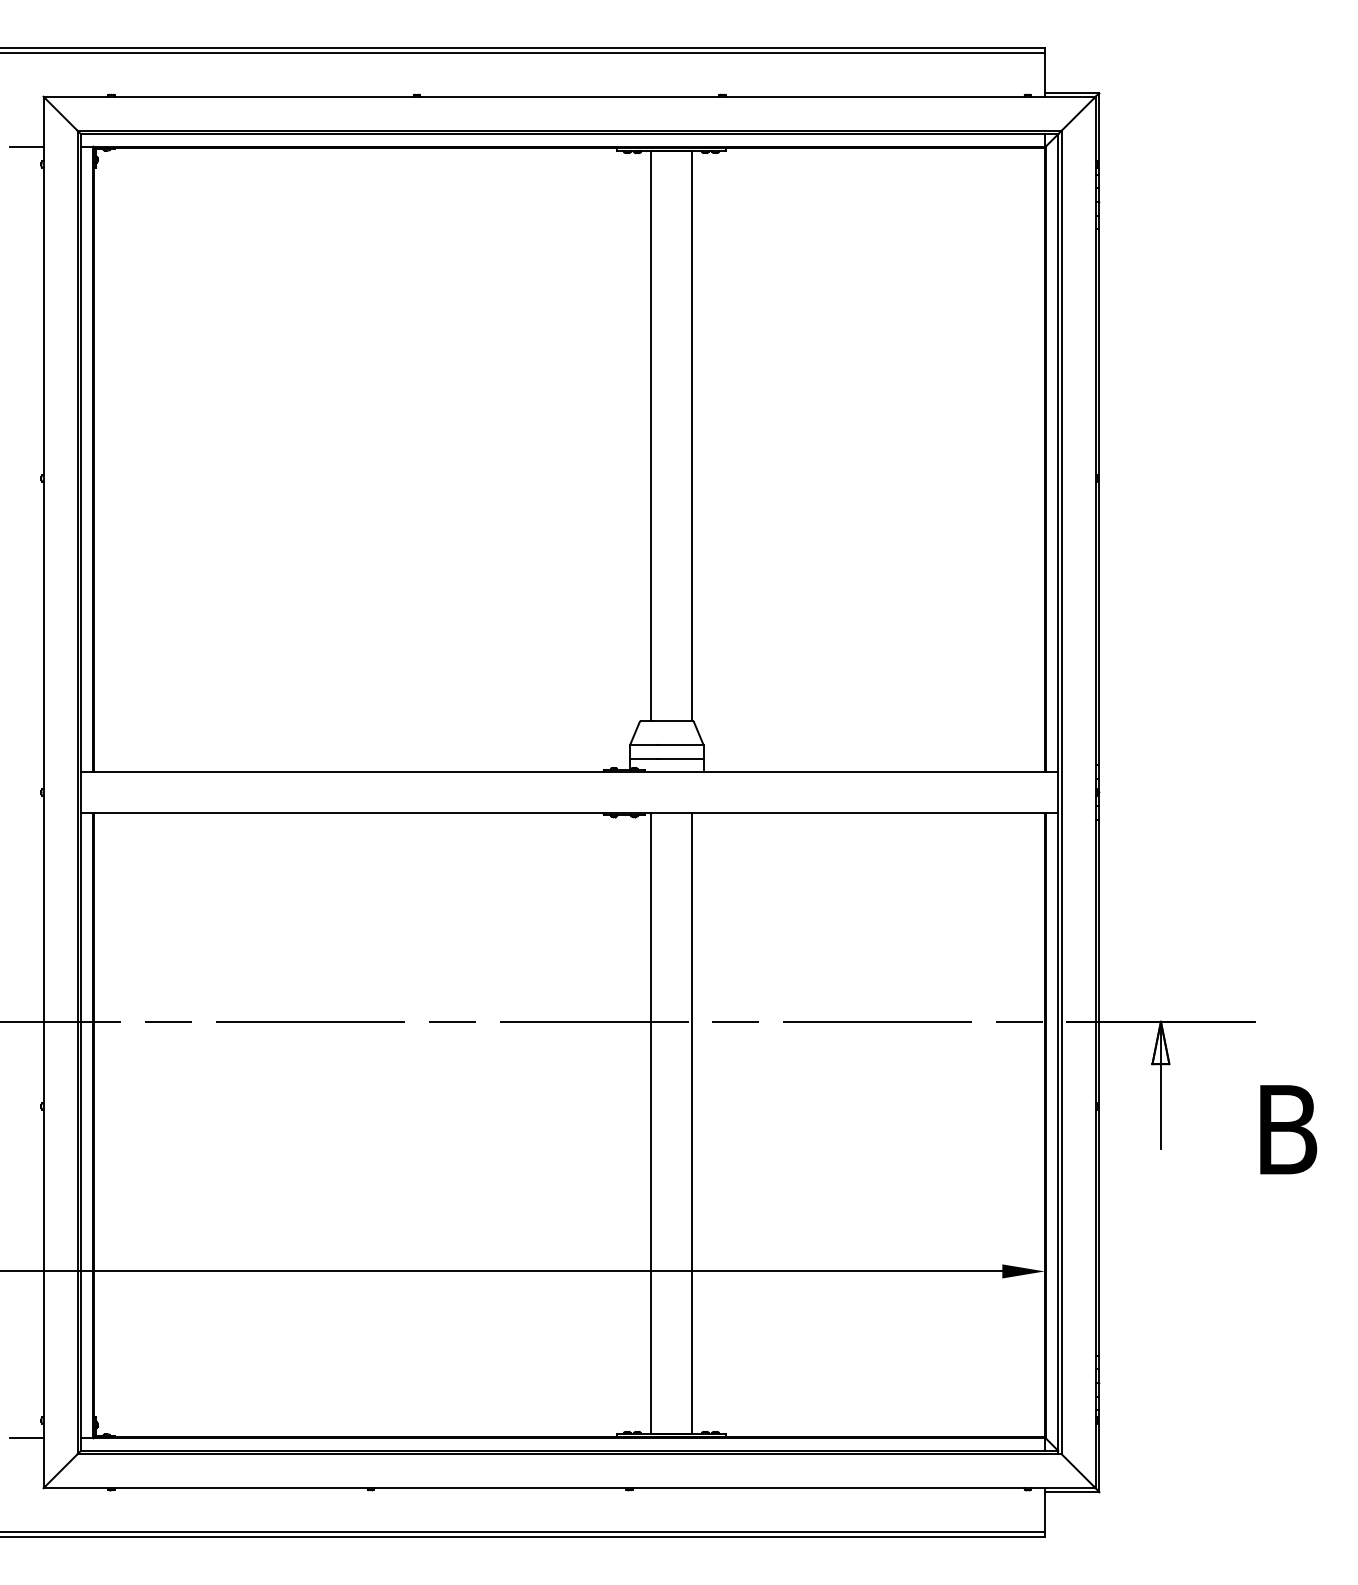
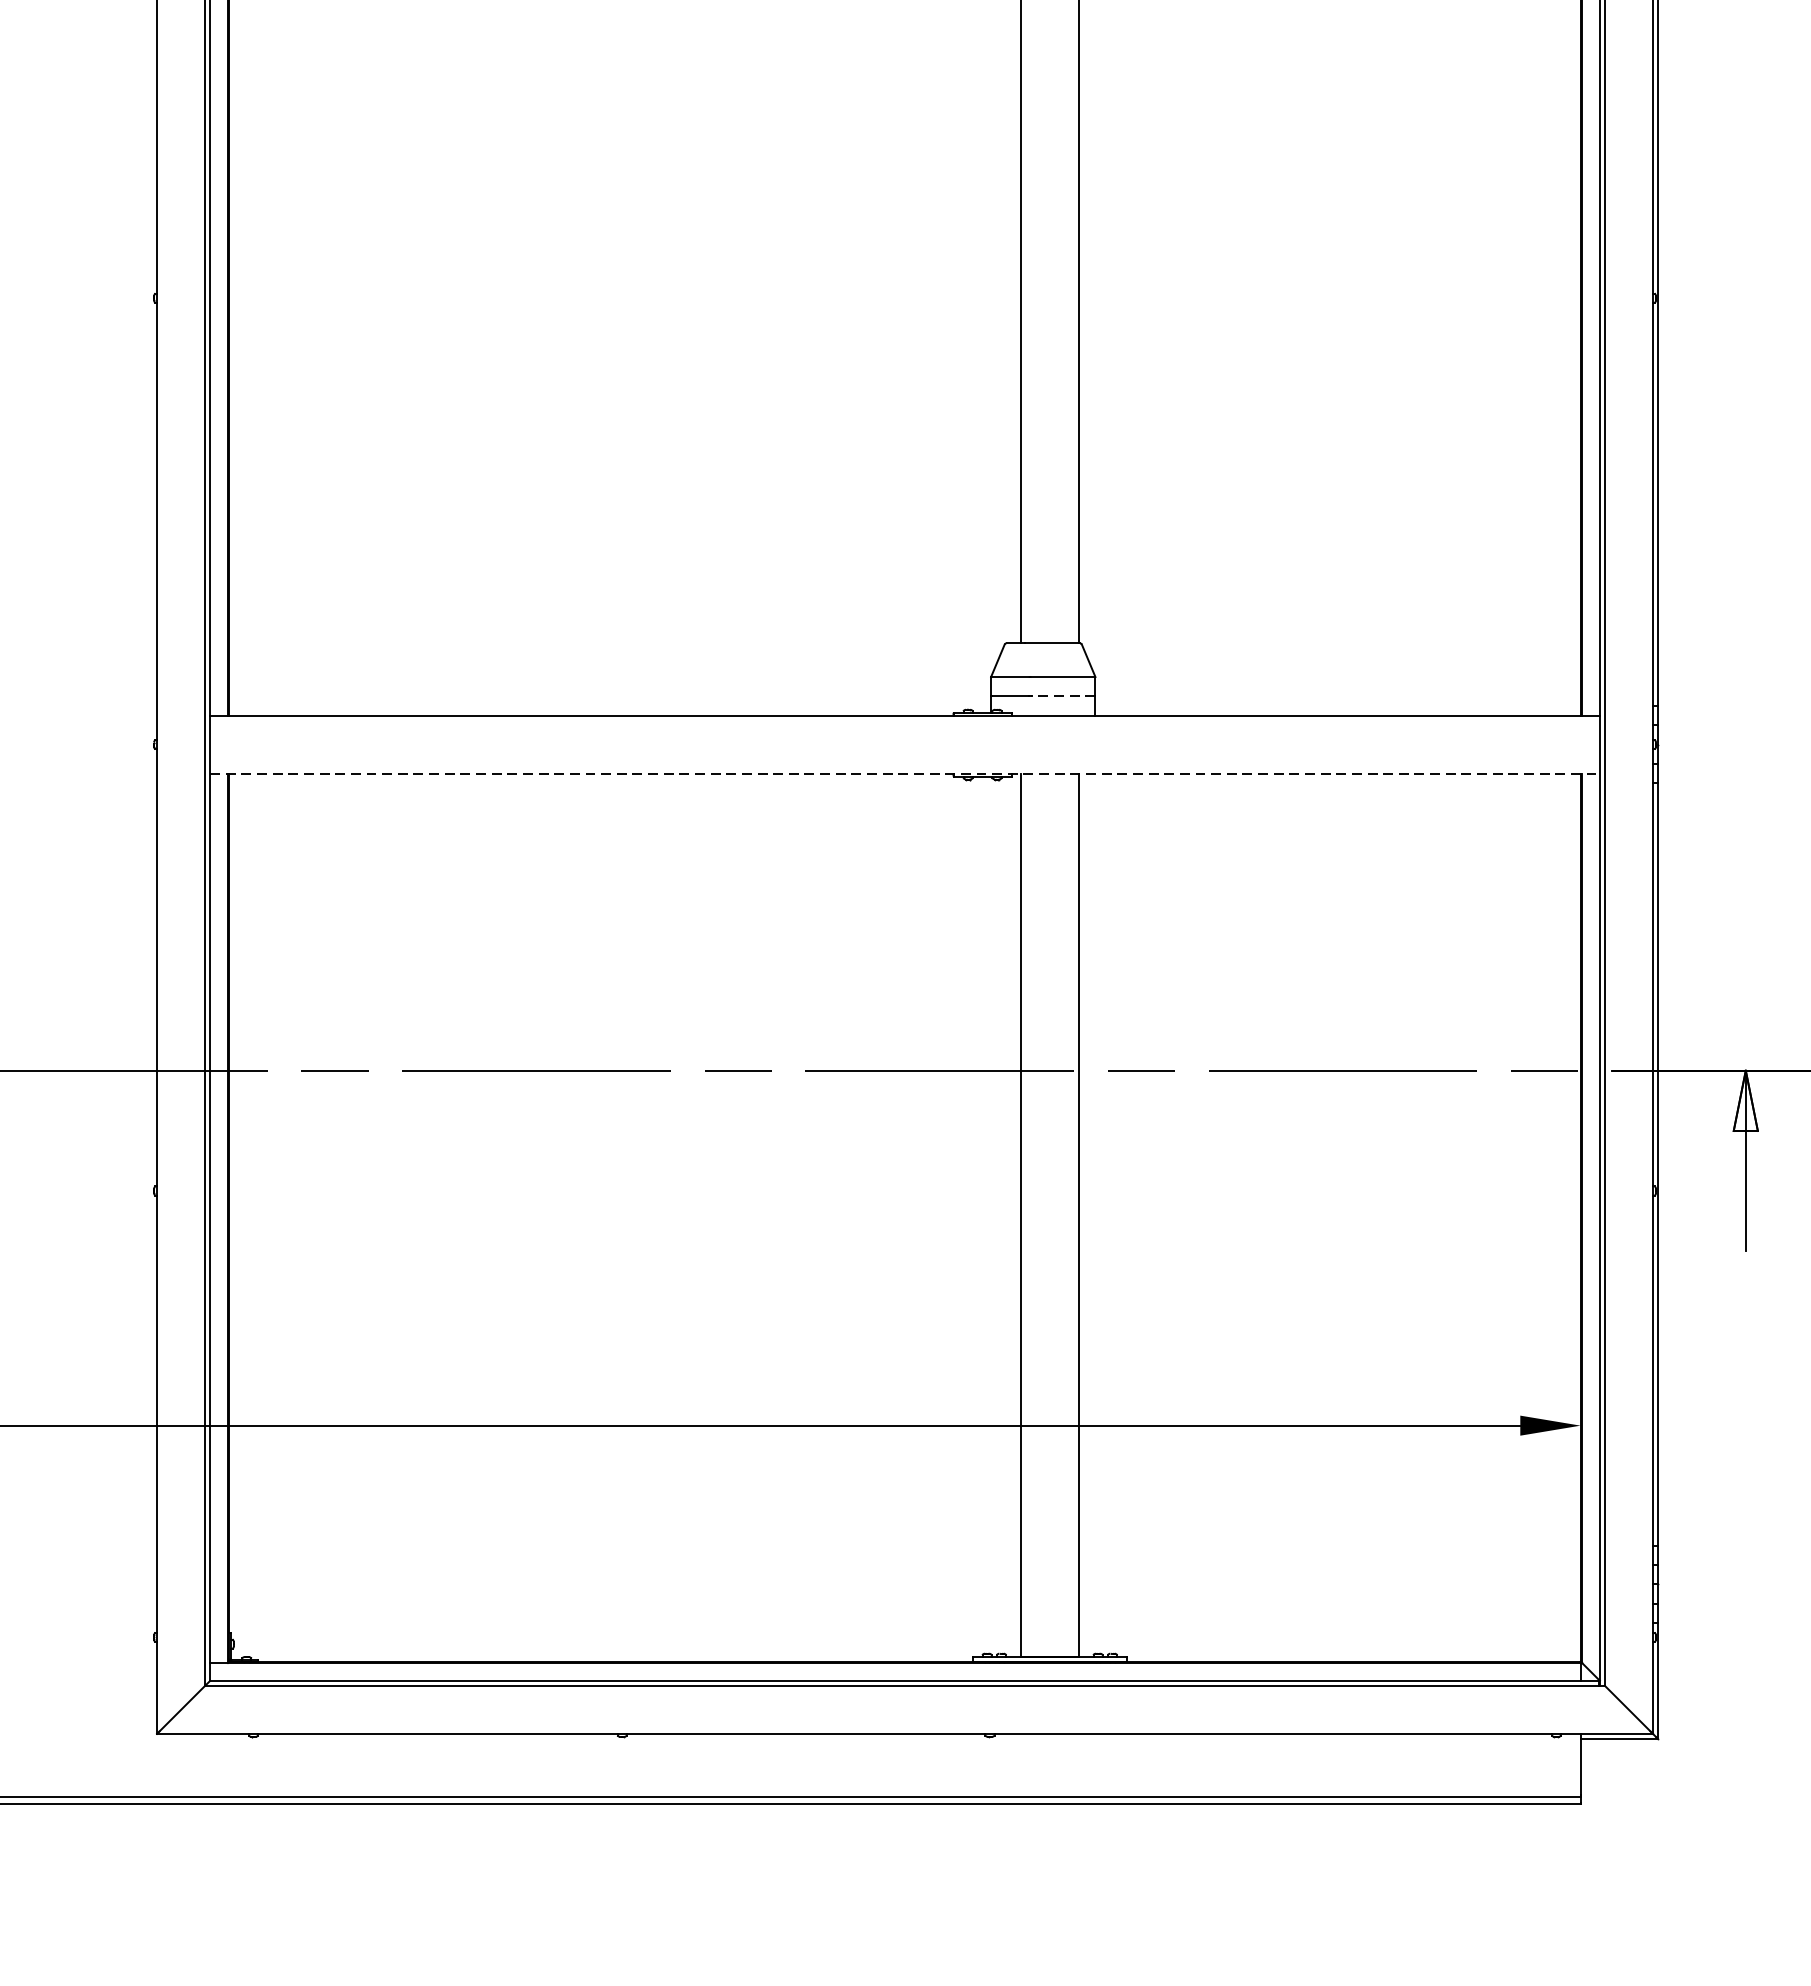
line: (680, 758) -> (1062, 696), solid -> dashed
line: (569, 812) -> (904, 773), solid -> dashed
line: (26, 1438) -> (132, 1663), removed

